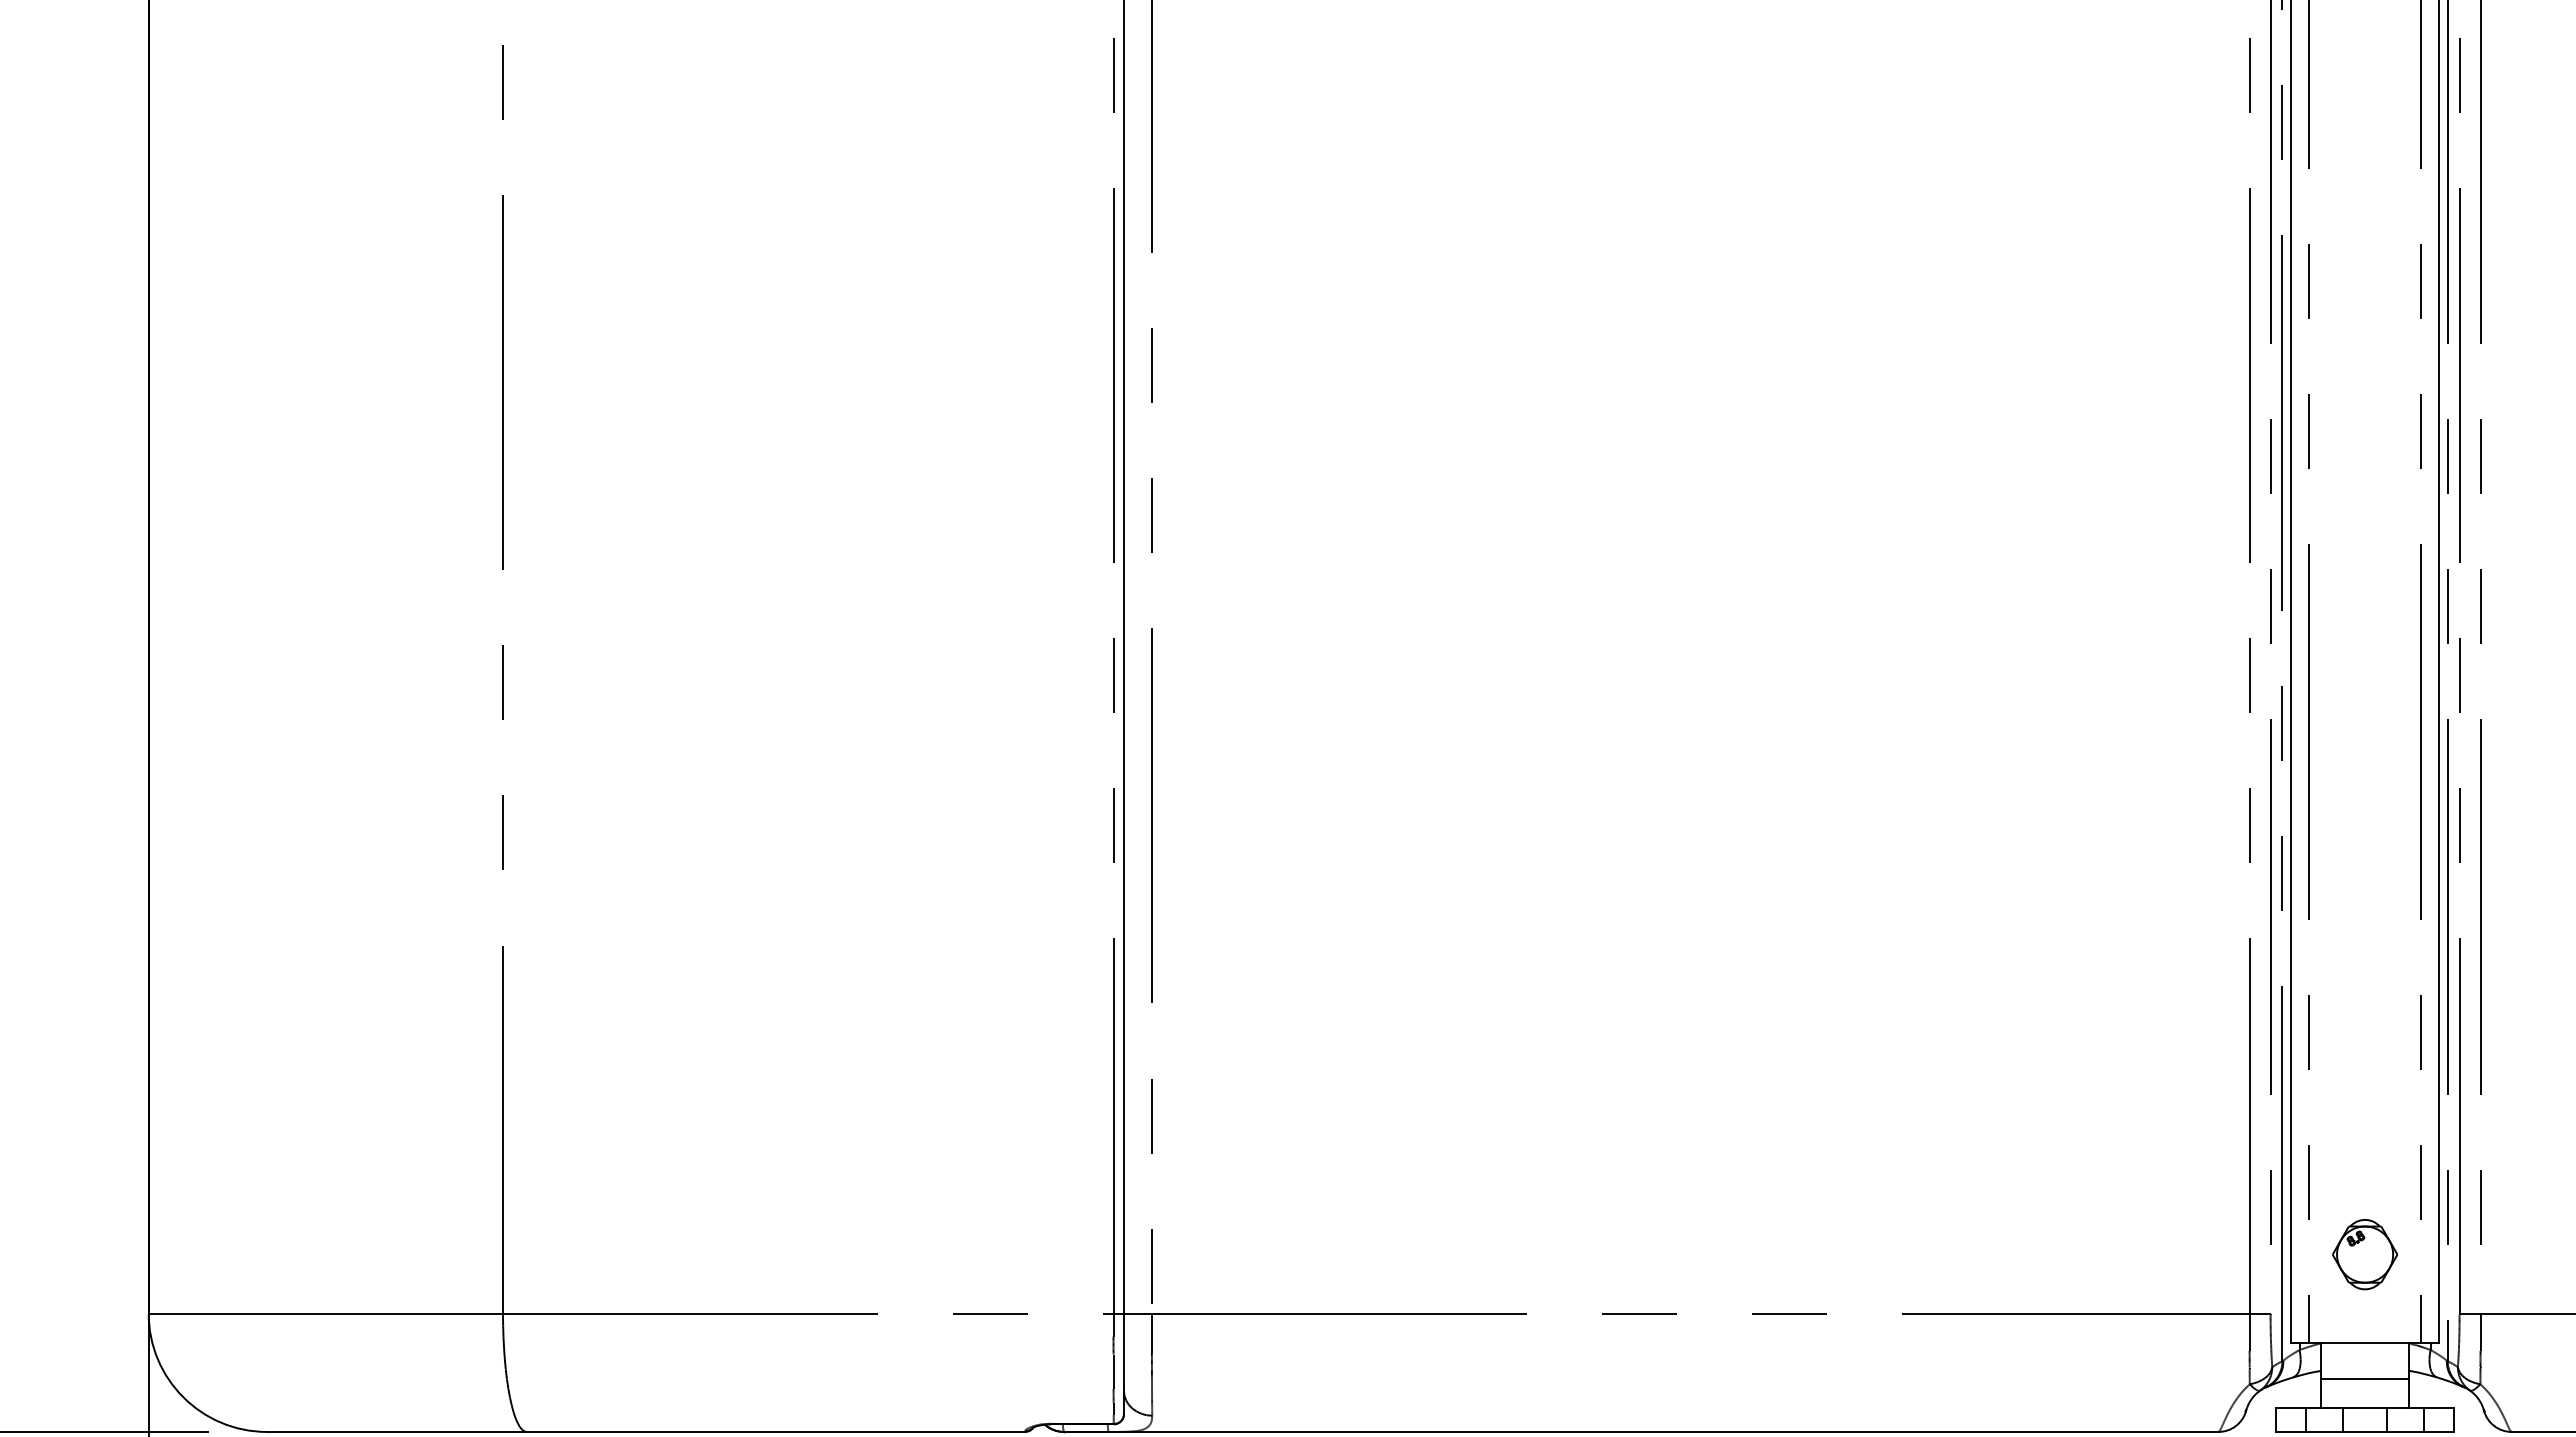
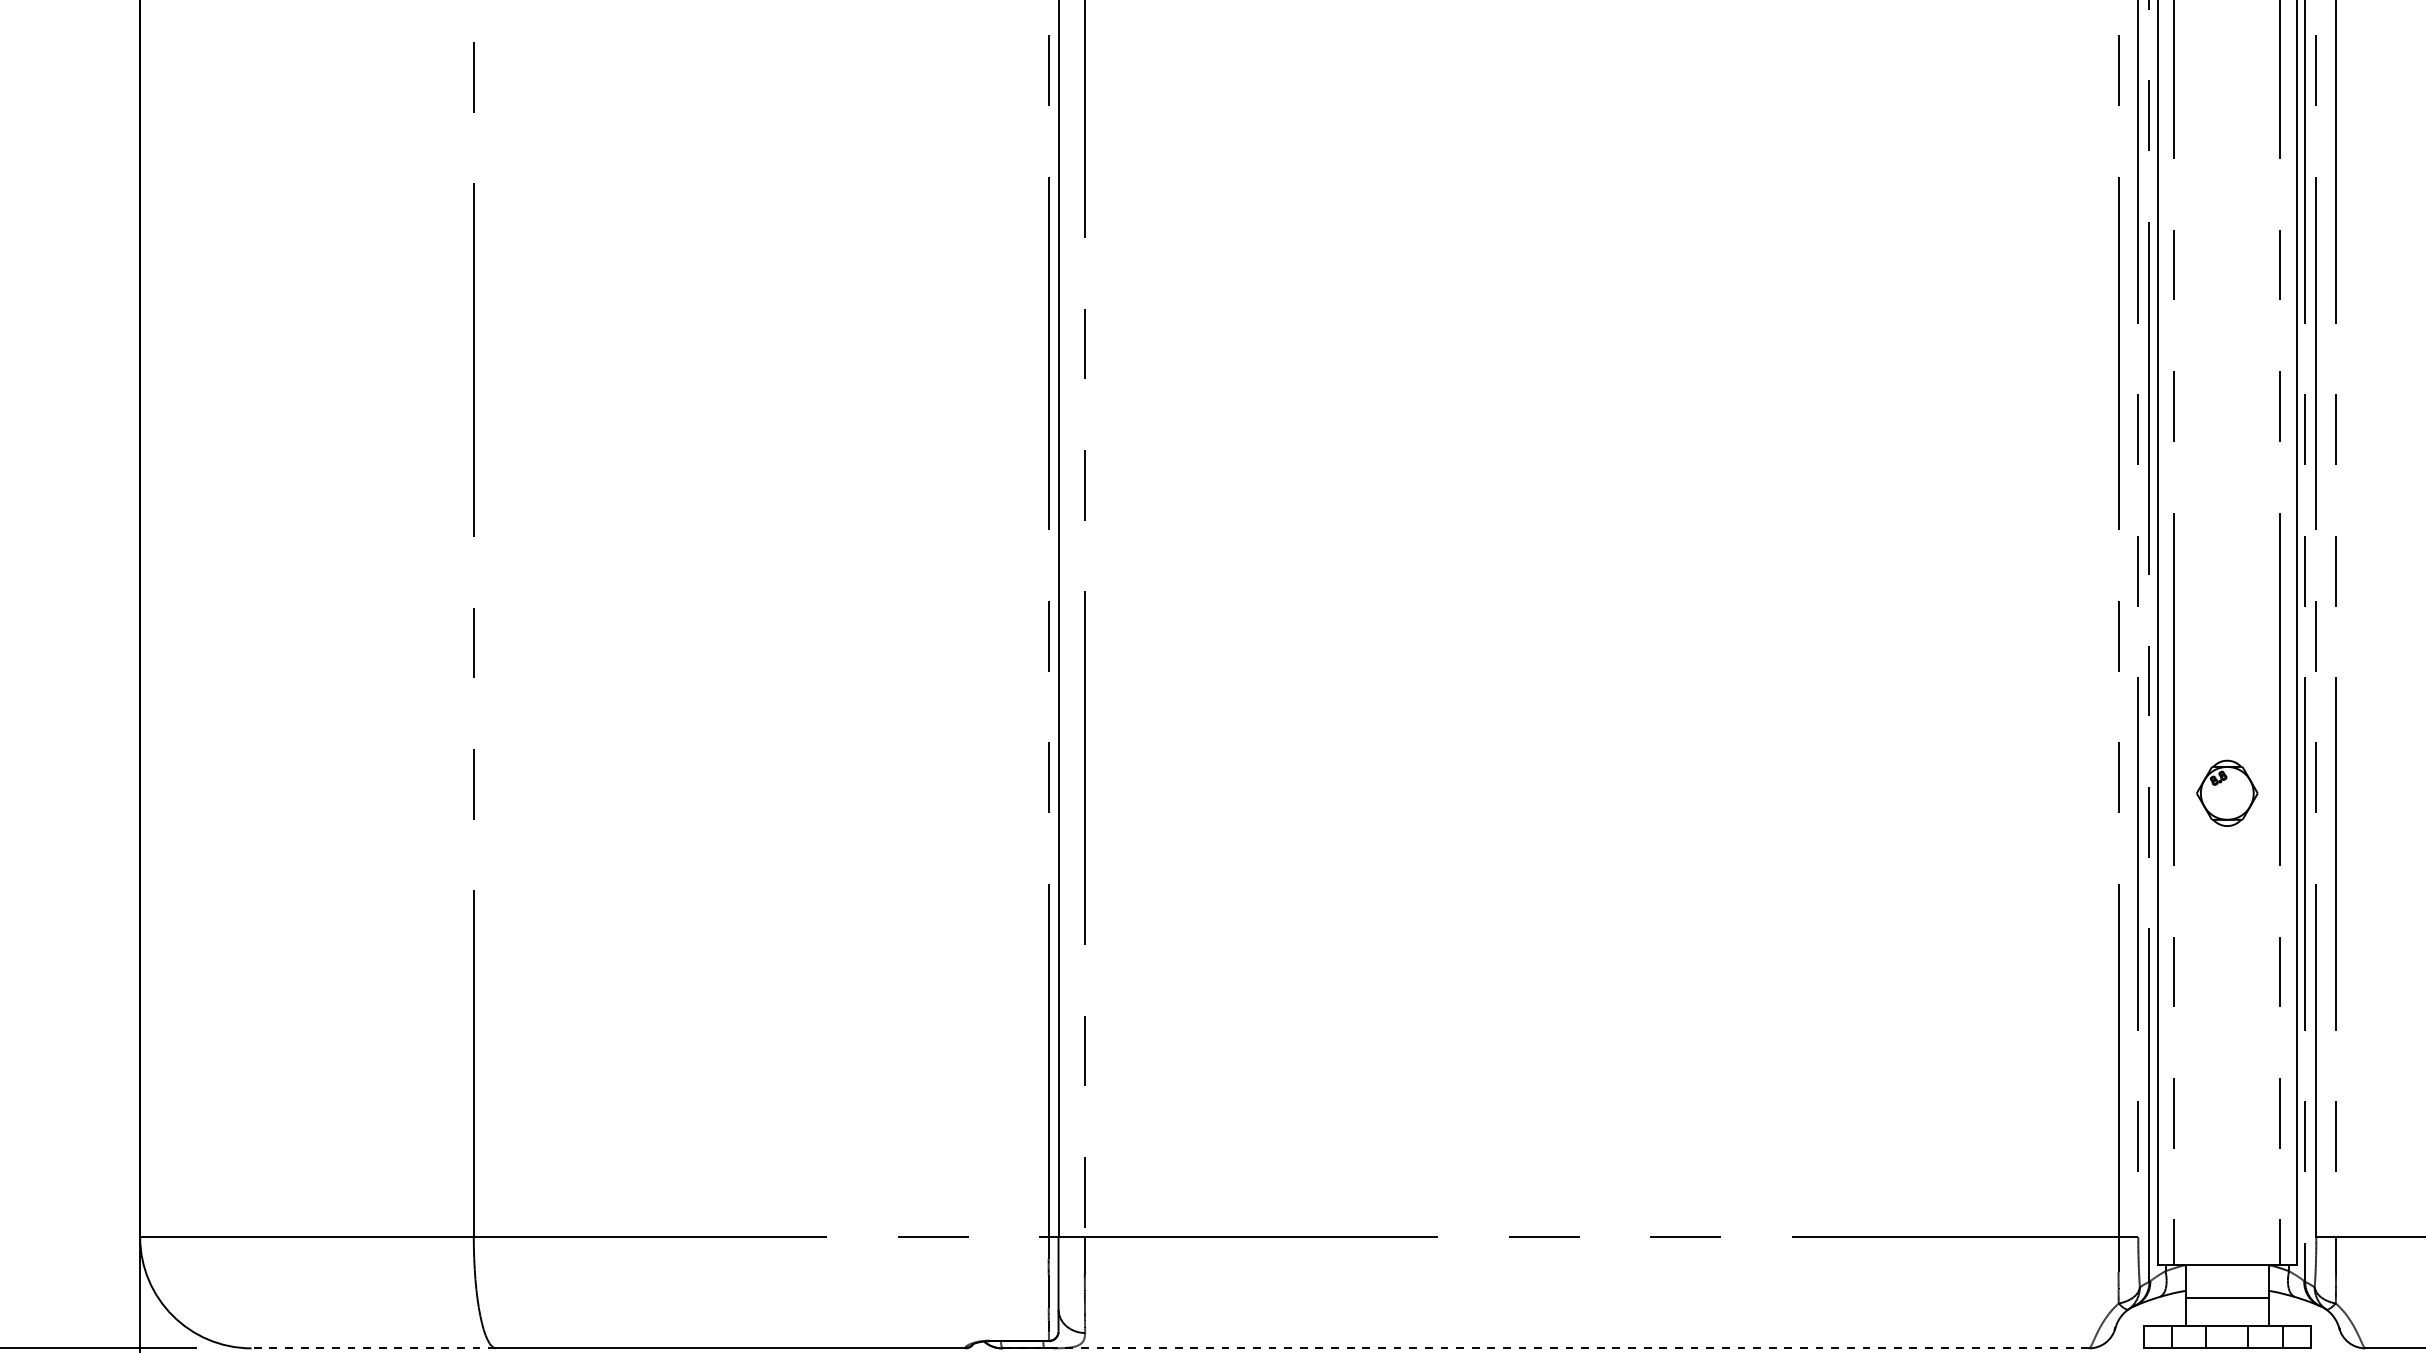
part: (2365, 1254) -> (2227, 793), moved
line: (396, 1431) -> (373, 1347), solid -> dashed
line: (1640, 1431) -> (1544, 1347), solid -> dashed

